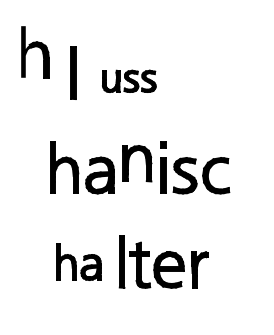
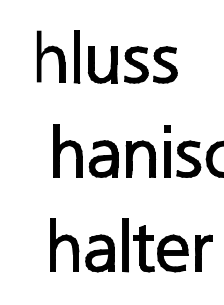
part: (35, 52) -> (51, 57), moved
part: (129, 81) -> (133, 65), size x1.67
part: (129, 163) -> (133, 159), moved
part: (78, 261) -> (82, 245), size x1.43

